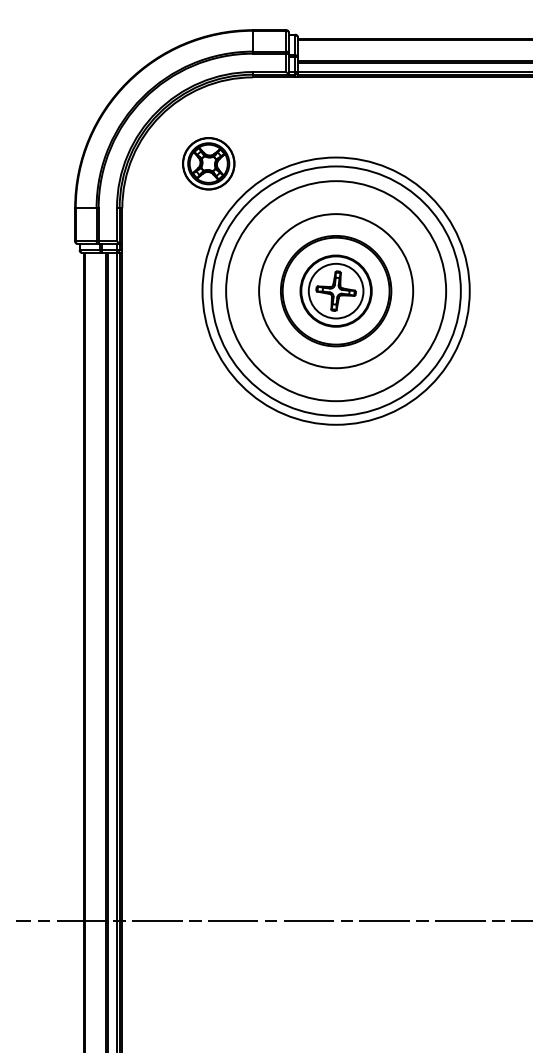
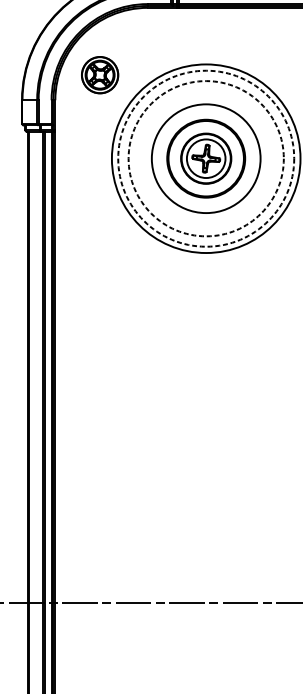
part: (208, 163) -> (99, 74), moved
circle: (335, 290) -> (205, 158), solid -> dashed
circle: (336, 291) -> (206, 158), solid -> dashed

